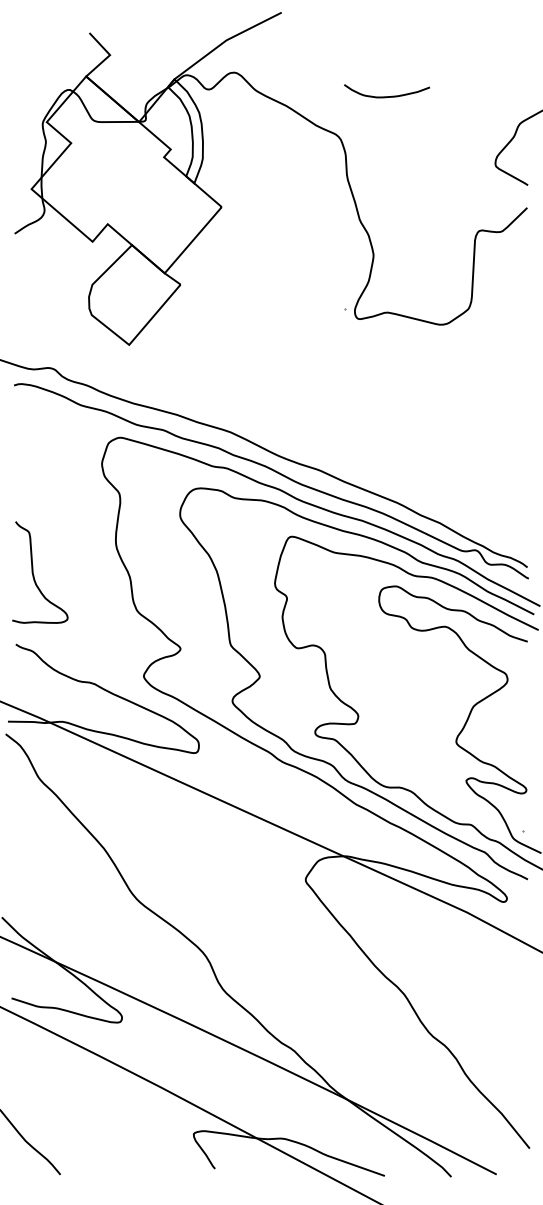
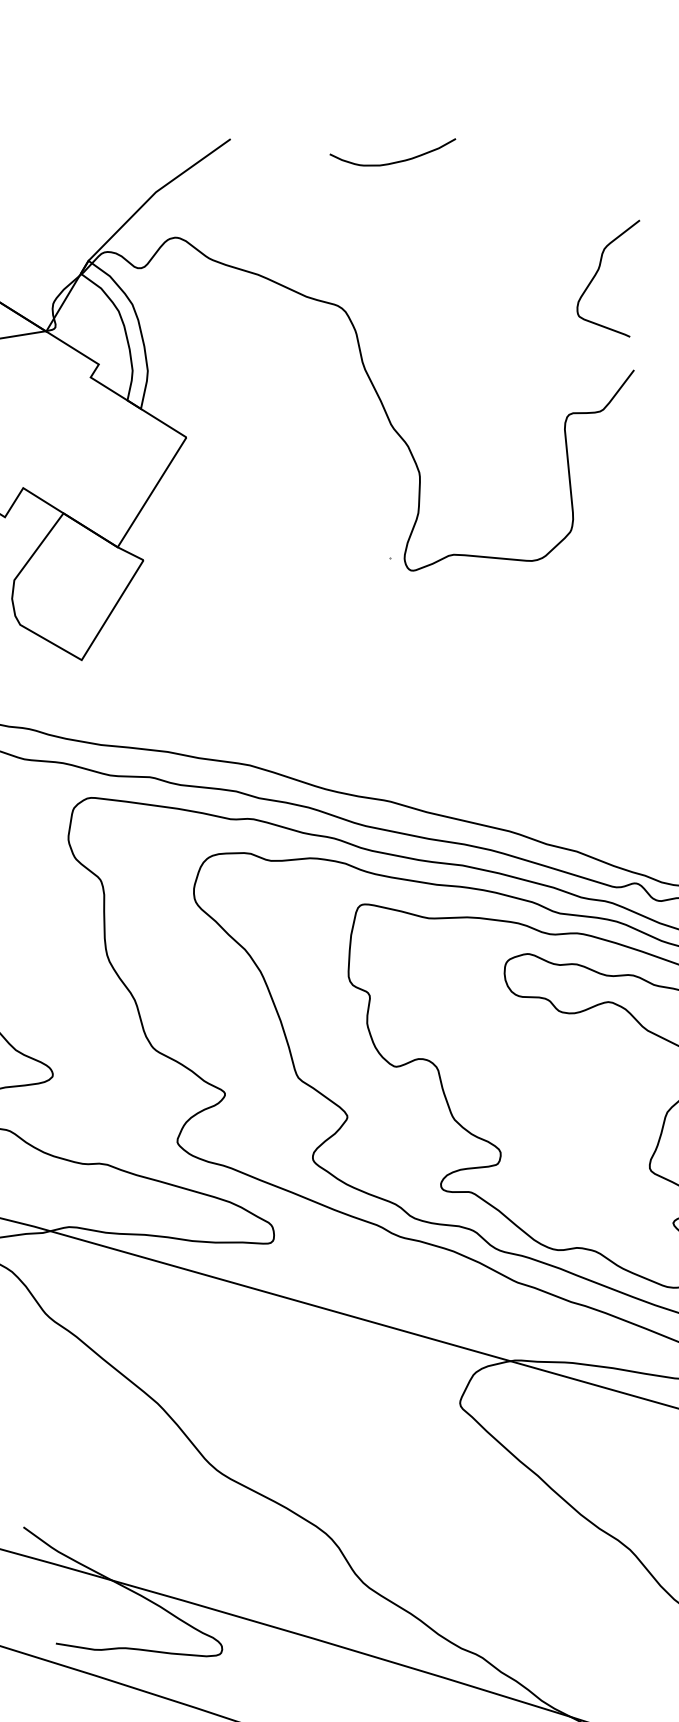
curve: (387, 96) -> (395, 161), moved

